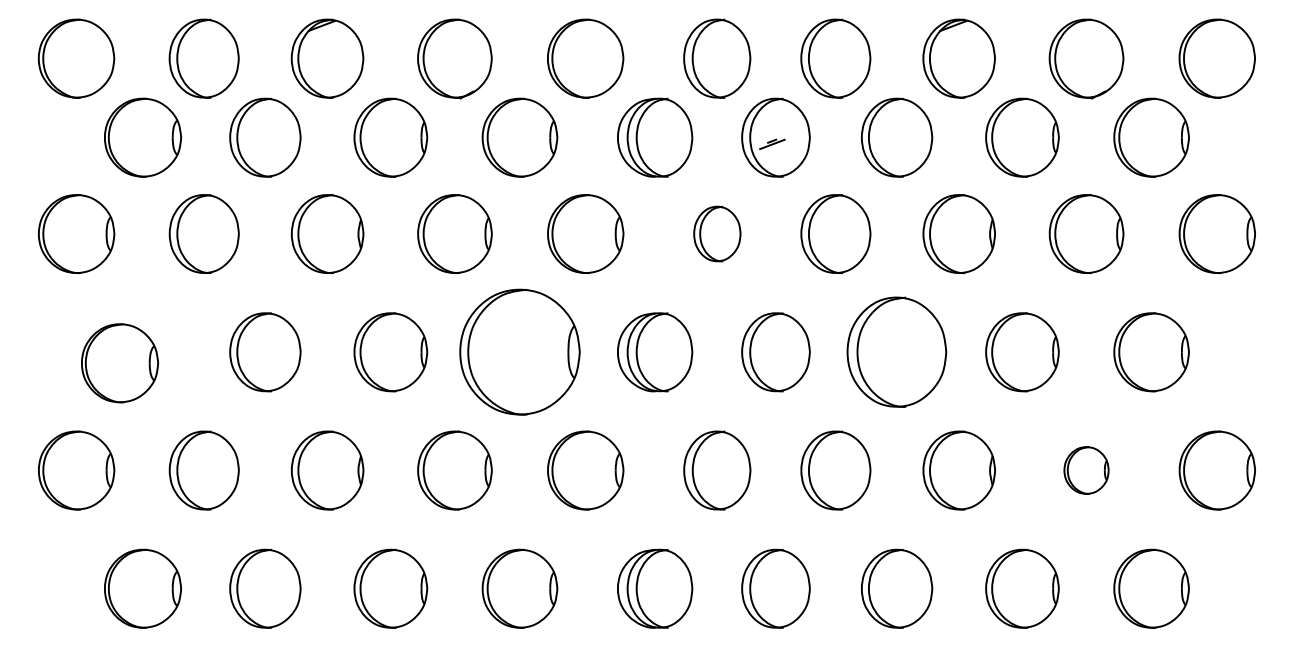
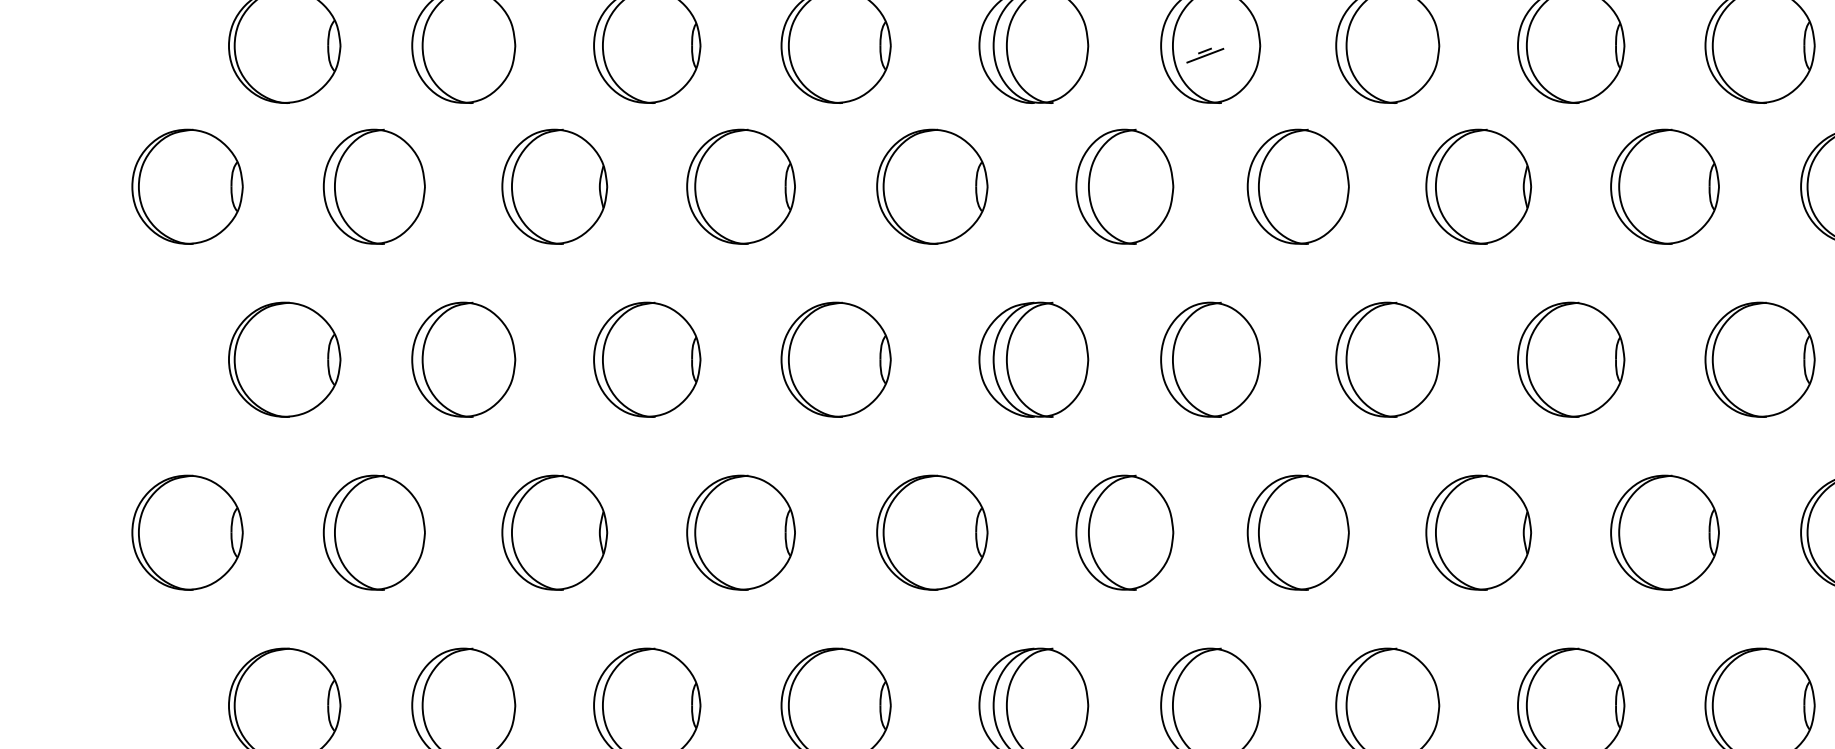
part: (717, 233) -> (1125, 186), size x1.43
part: (519, 352) -> (835, 360), size x0.62
part: (897, 352) -> (1388, 360), size x0.71
part: (119, 363) -> (283, 360), moved
part: (1086, 470) -> (1664, 532), size x1.67

